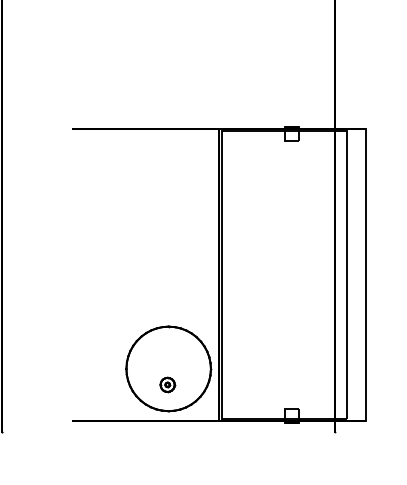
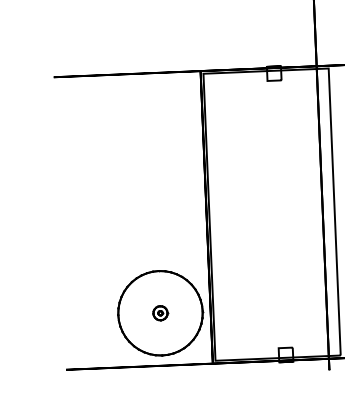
part: (167, 384) -> (160, 312), moved

